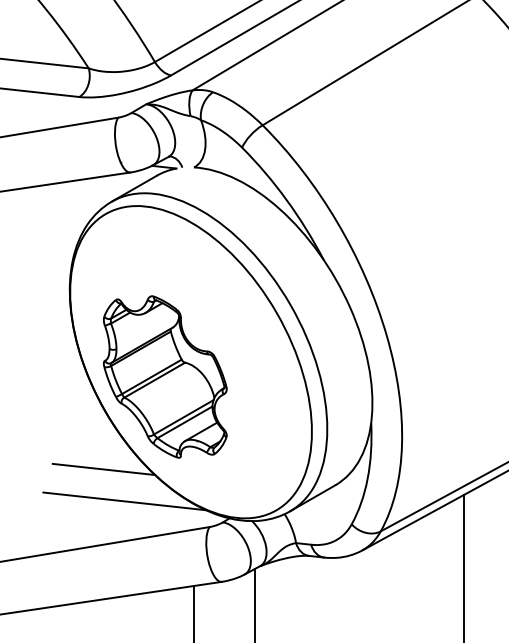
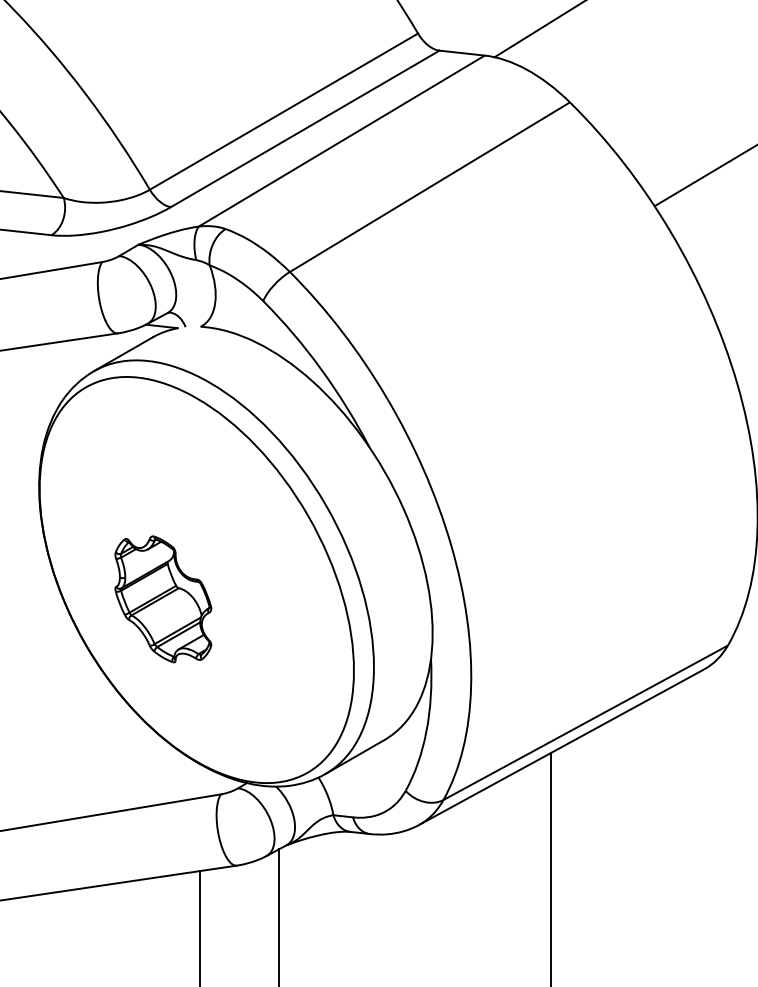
part: (165, 377) -> (163, 599), size x0.6
line: (103, 469) -> (83, 719), removed
line: (124, 501) -> (110, 760), removed

